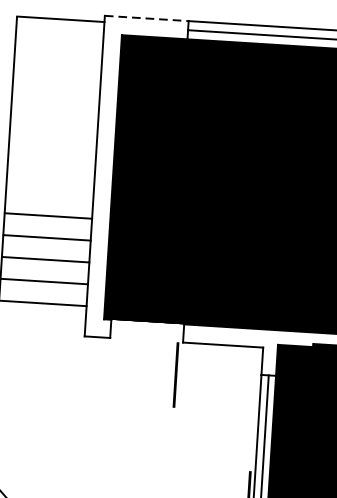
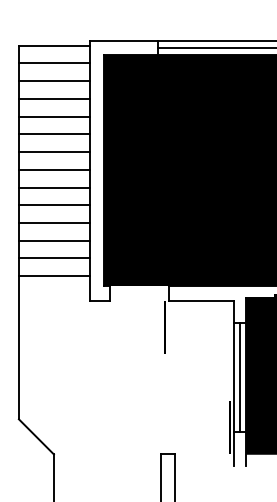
line: (146, 18) -> (123, 40), dashed -> solid
line: (58, 41) -> (53, 63), added
line: (57, 63) -> (53, 81), added
line: (55, 84) -> (53, 98), added
line: (54, 106) -> (53, 116), added
line: (53, 128) -> (53, 134), added
line: (51, 150) -> (53, 152), added
line: (50, 171) -> (53, 169), added
line: (48, 194) -> (53, 187), added

